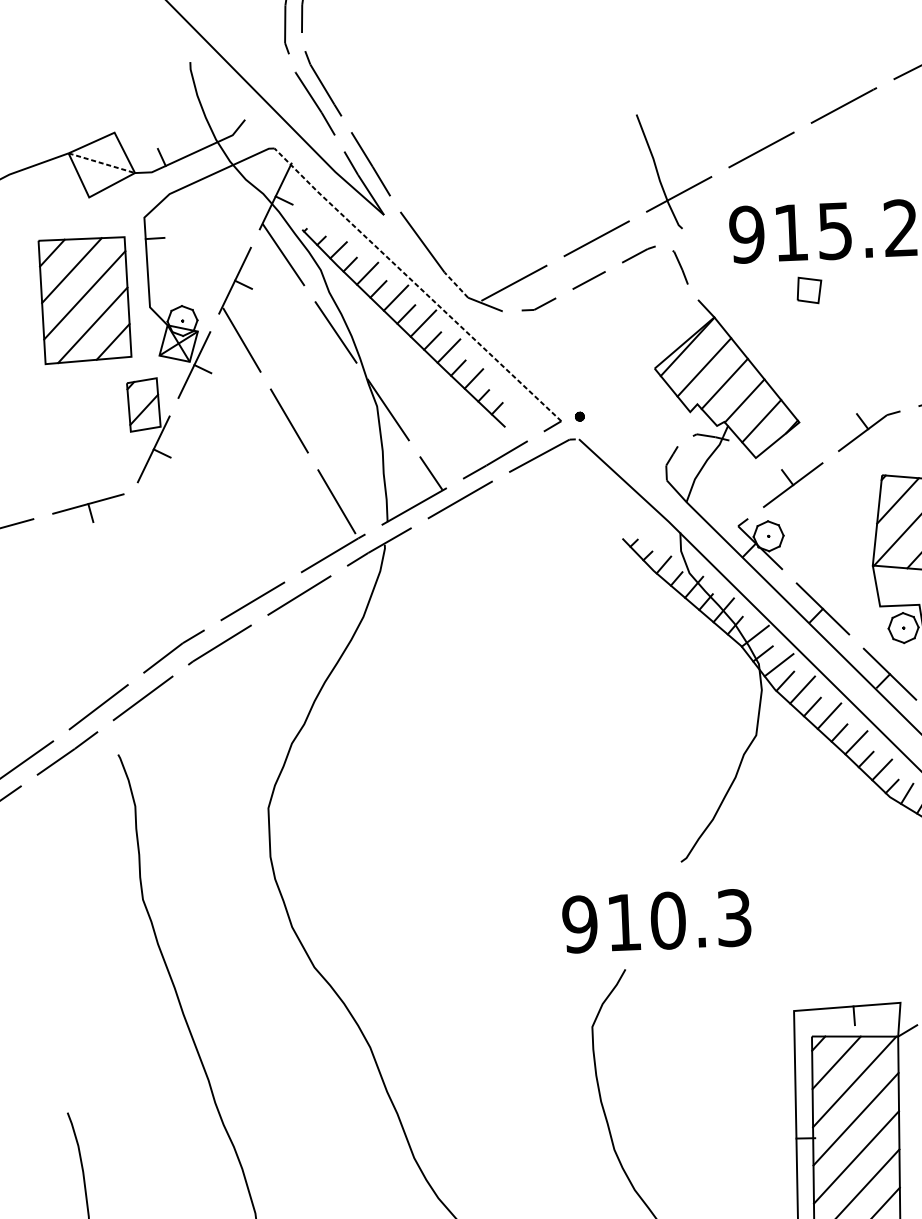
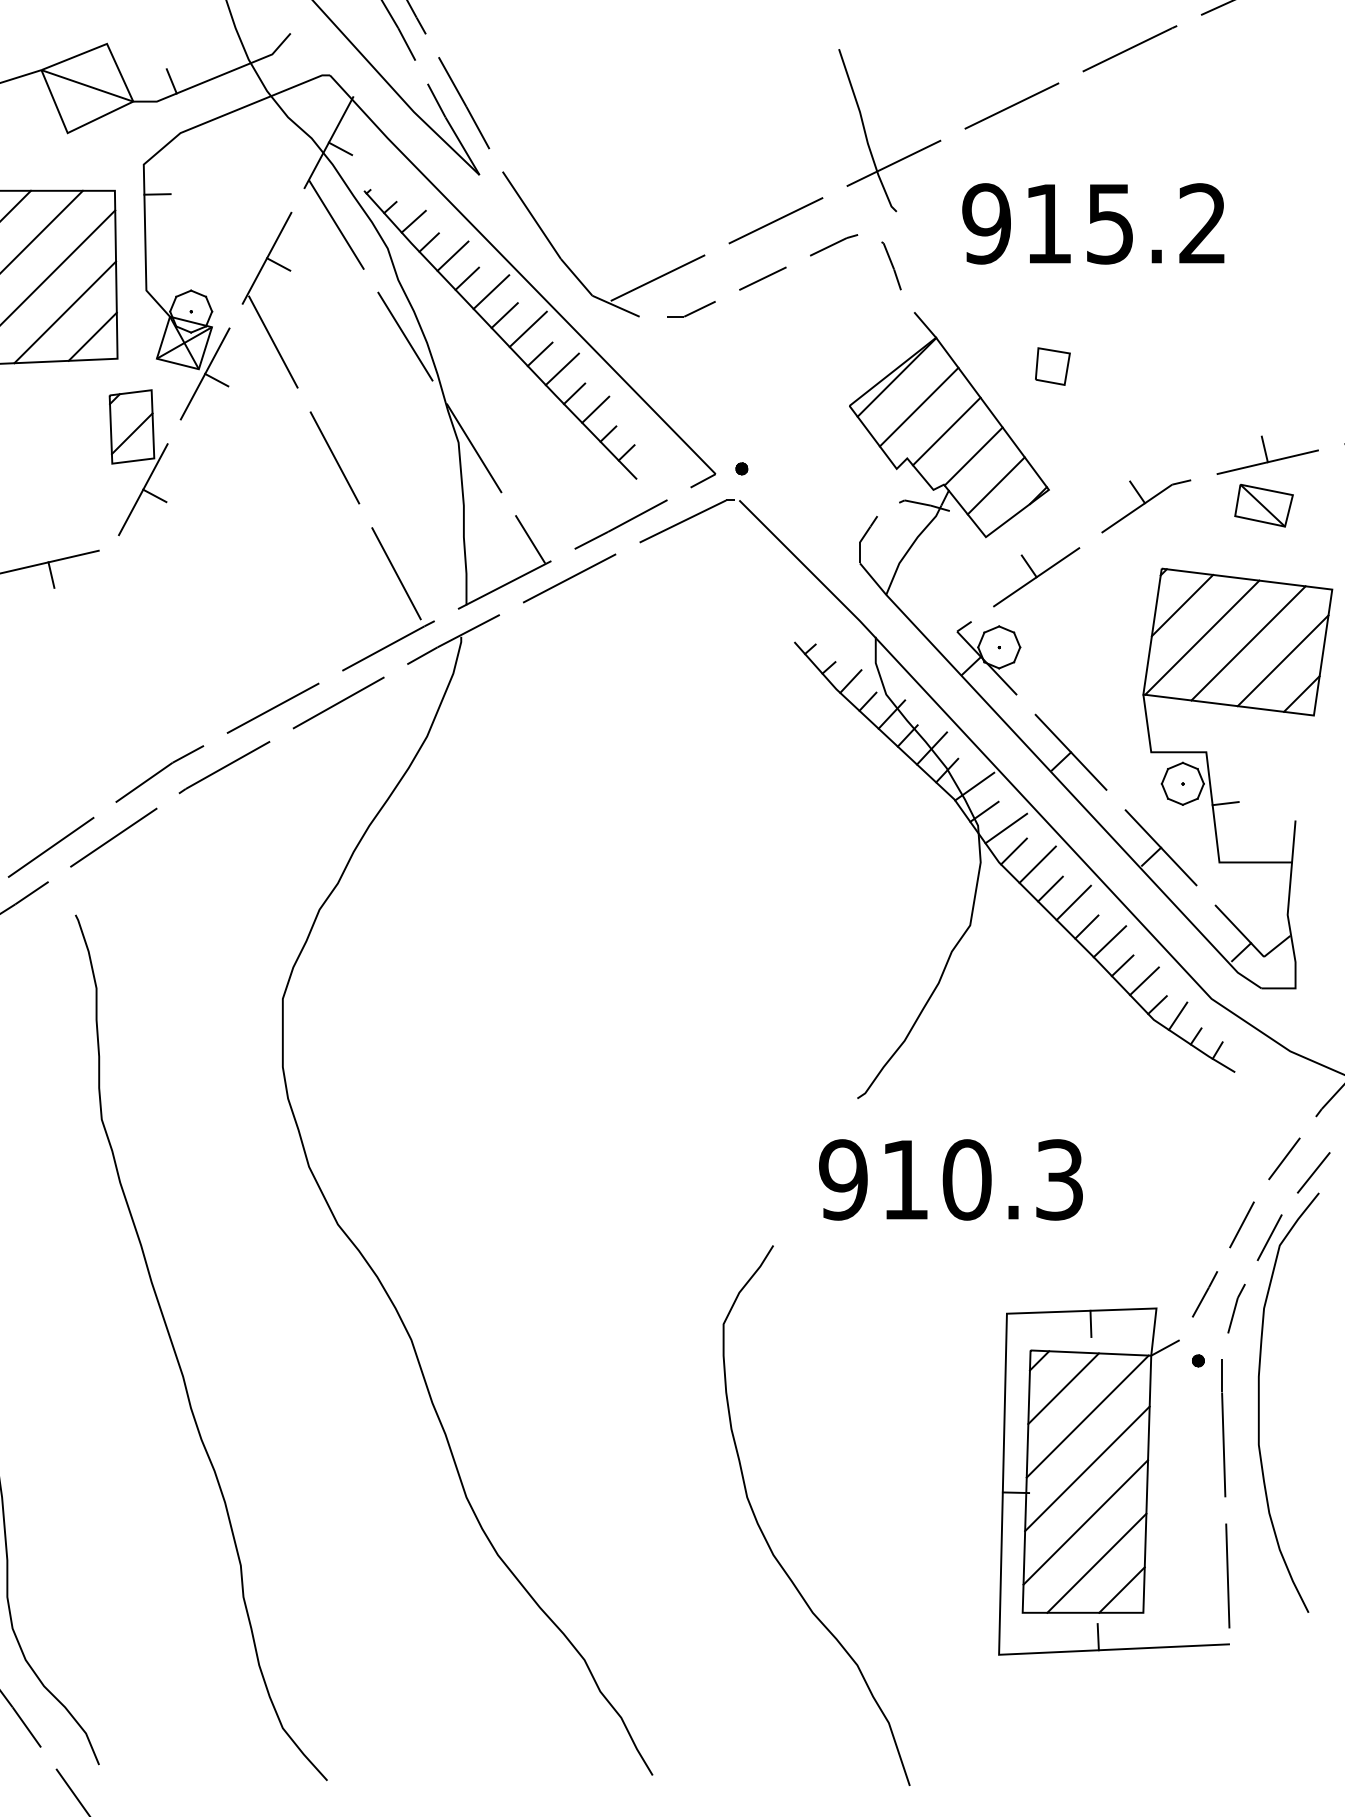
line: (101, 162) -> (87, 85), dashed -> solid
line: (416, 284) -> (521, 274), dashed -> solid
line: (456, 285) -> (576, 277), dashed -> solid
part: (809, 290) -> (1052, 366), moved
text: (656, 920) -> (950, 1179), moved

